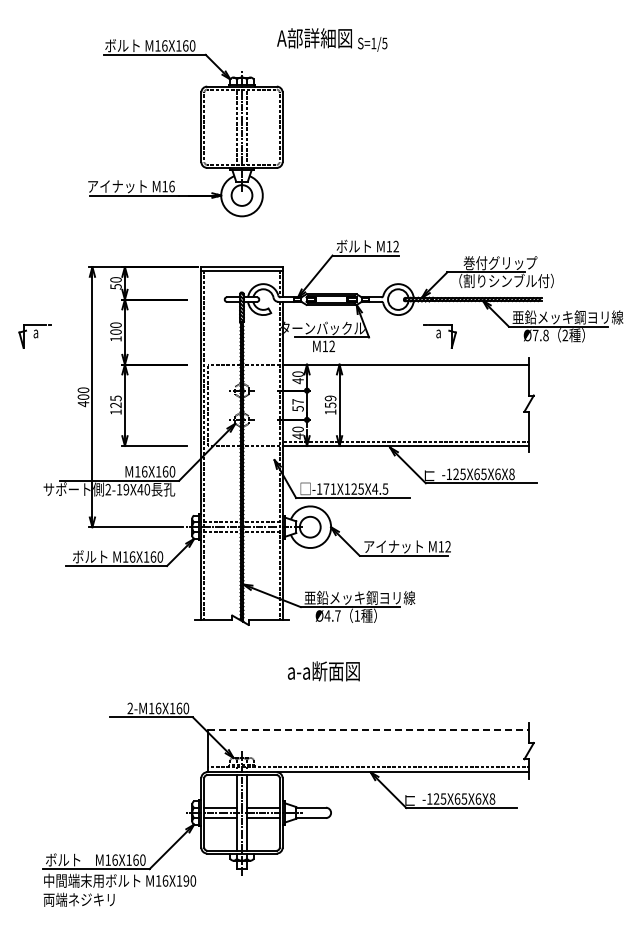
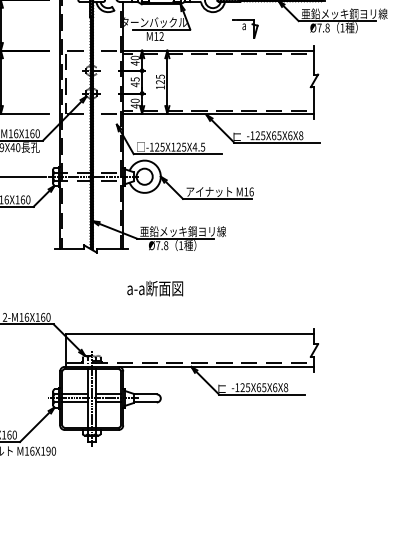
text: (565, 335) -> (342, 28), 2 -> 1
line: (405, 368) -> (218, 53), added
text: (330, 401) -> (160, 79), 159 -> 125
text: (297, 405) -> (134, 82), 57 -> 45
text: (329, 488) -> (159, 146), -171X125X4.5 -> -125X125X4.5
text: (448, 546) -> (251, 191), M12 -> M16
text: (332, 615) -> (161, 245), Ø4.7 -> Ø7.8
line: (369, 730) -> (190, 334), dashed -> solid

